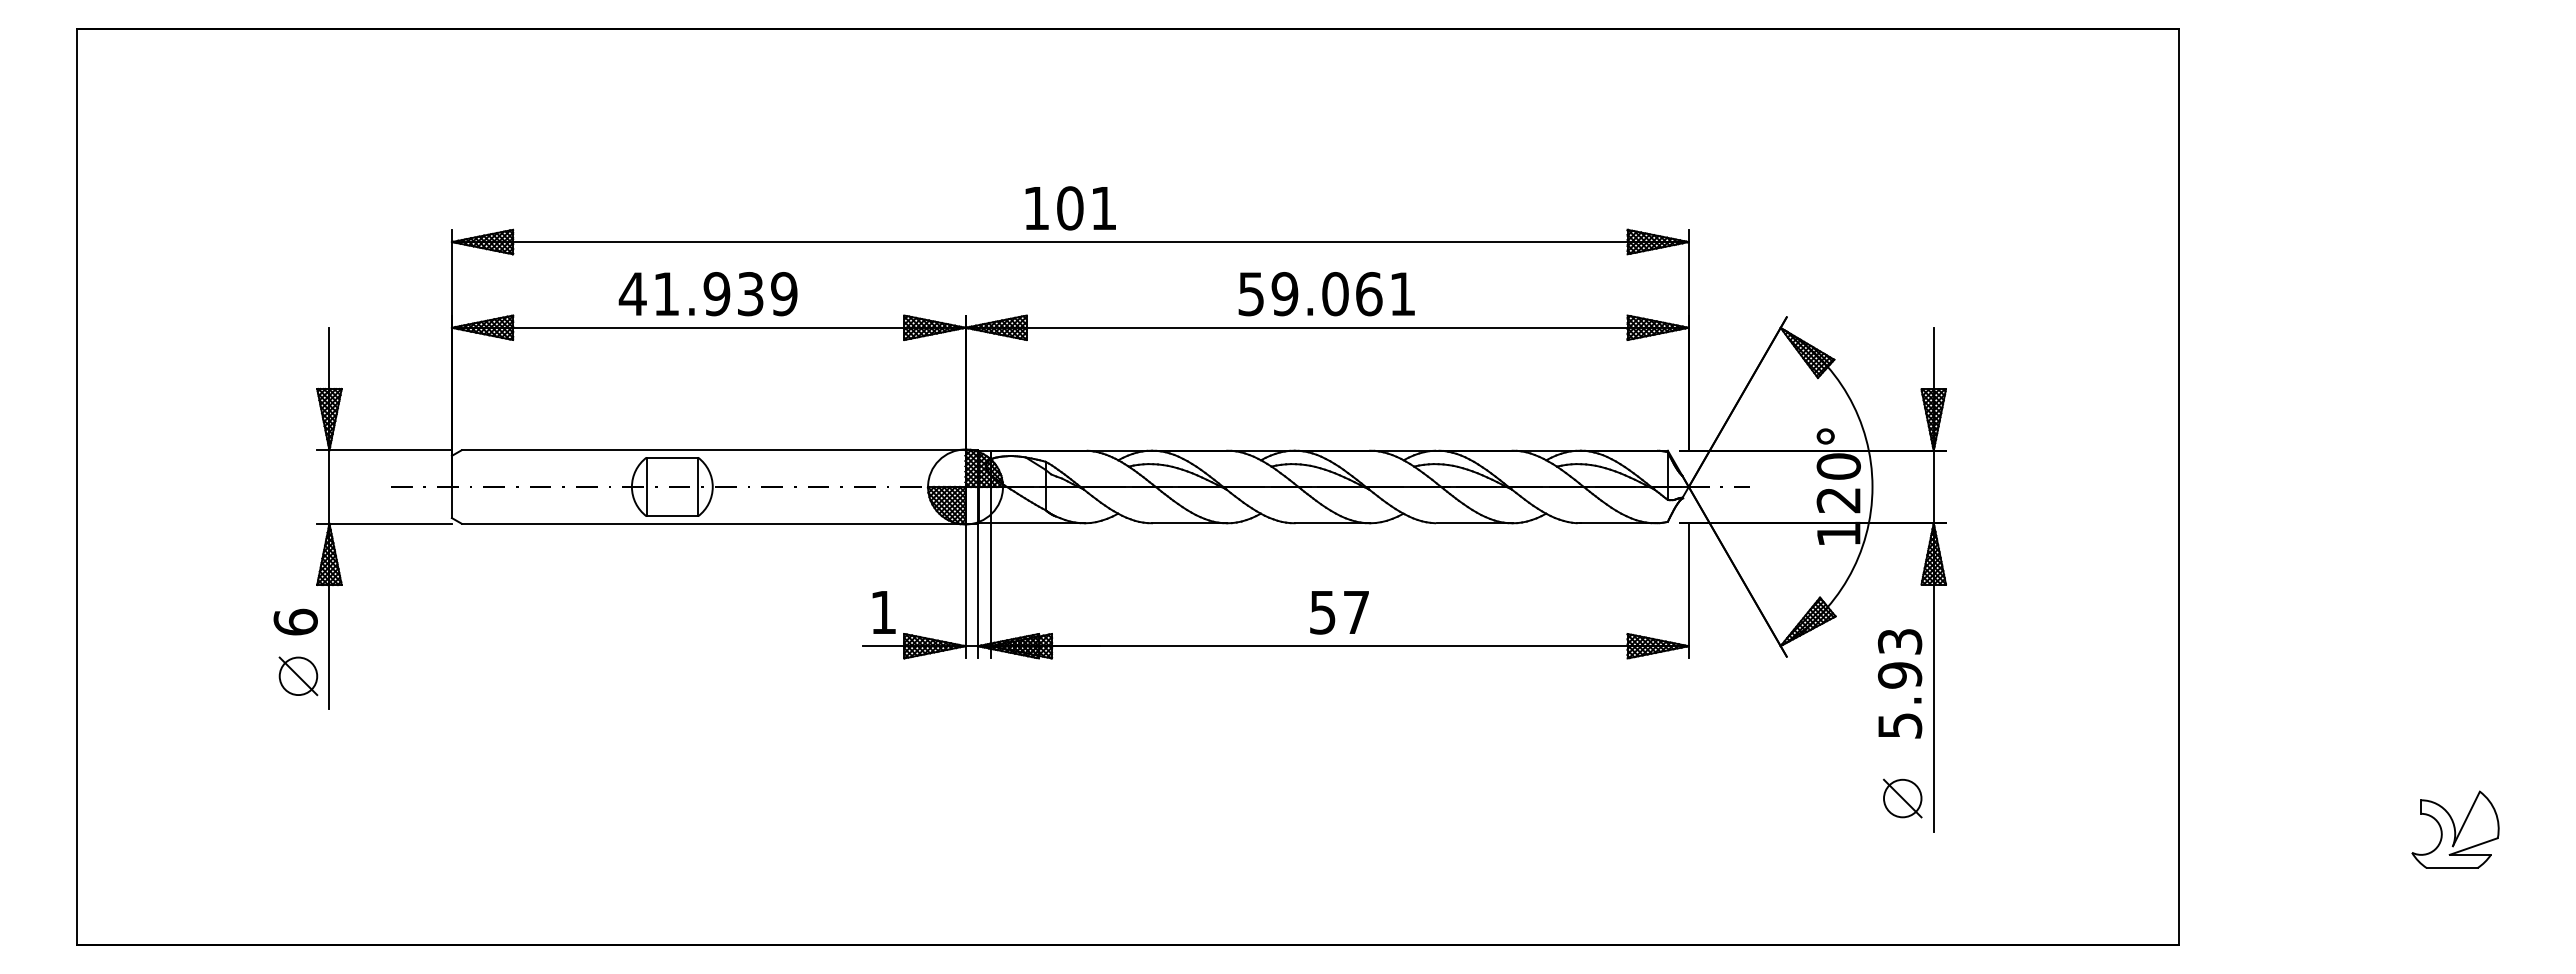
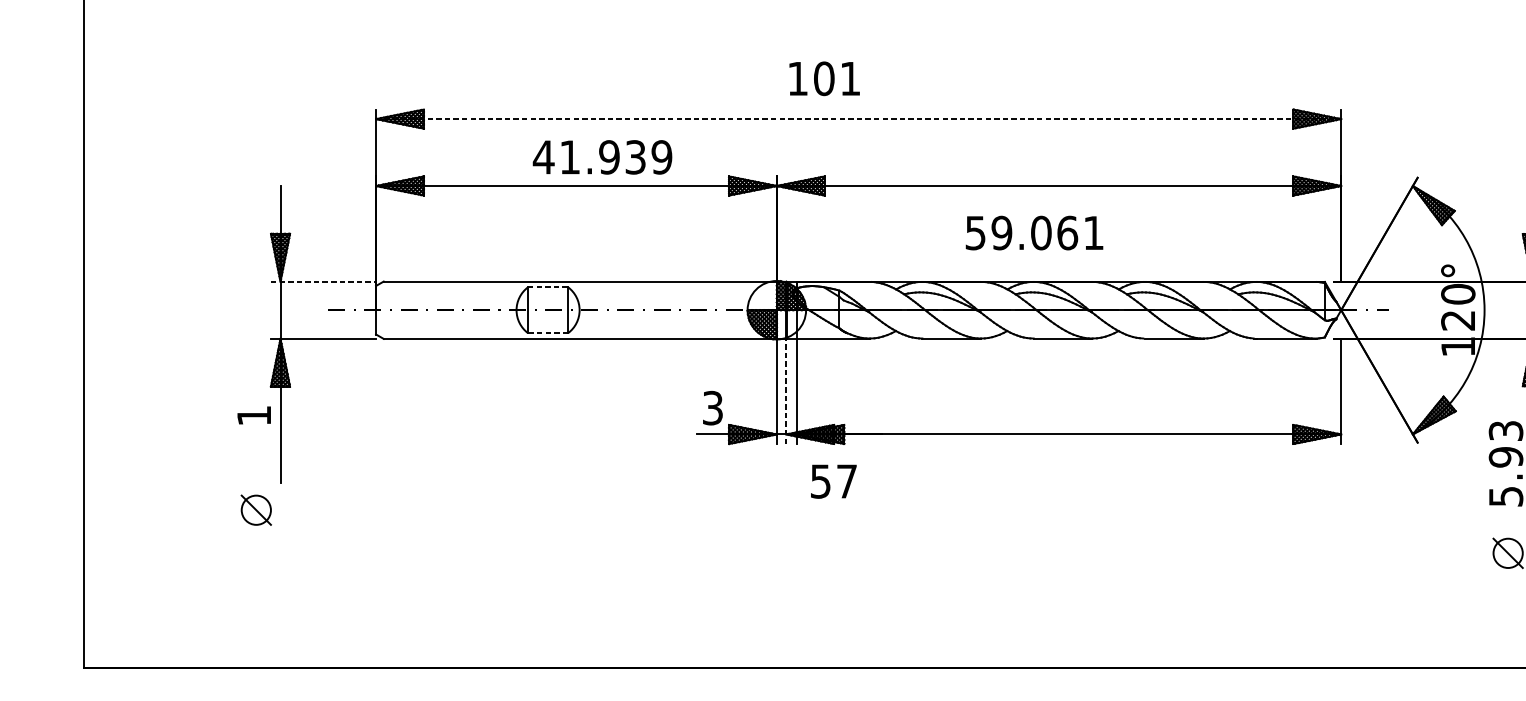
text: (1070, 208) -> (824, 78), moved
line: (1070, 242) -> (858, 119), solid -> dashed
text: (707, 294) -> (602, 157), moved
text: (1326, 294) -> (1034, 233), moved
line: (385, 450) -> (324, 281), solid -> dashed
line: (672, 457) -> (548, 287), solid -> dashed
line: (672, 516) -> (548, 333), solid -> dashed
line: (977, 590) -> (786, 391), solid -> dashed
text: (883, 612) -> (712, 408), 1 -> 3
text: (1339, 612) -> (833, 481), moved
text: (295, 621) -> (254, 415), 6 -> 1
part: (298, 676) -> (256, 510), moved

